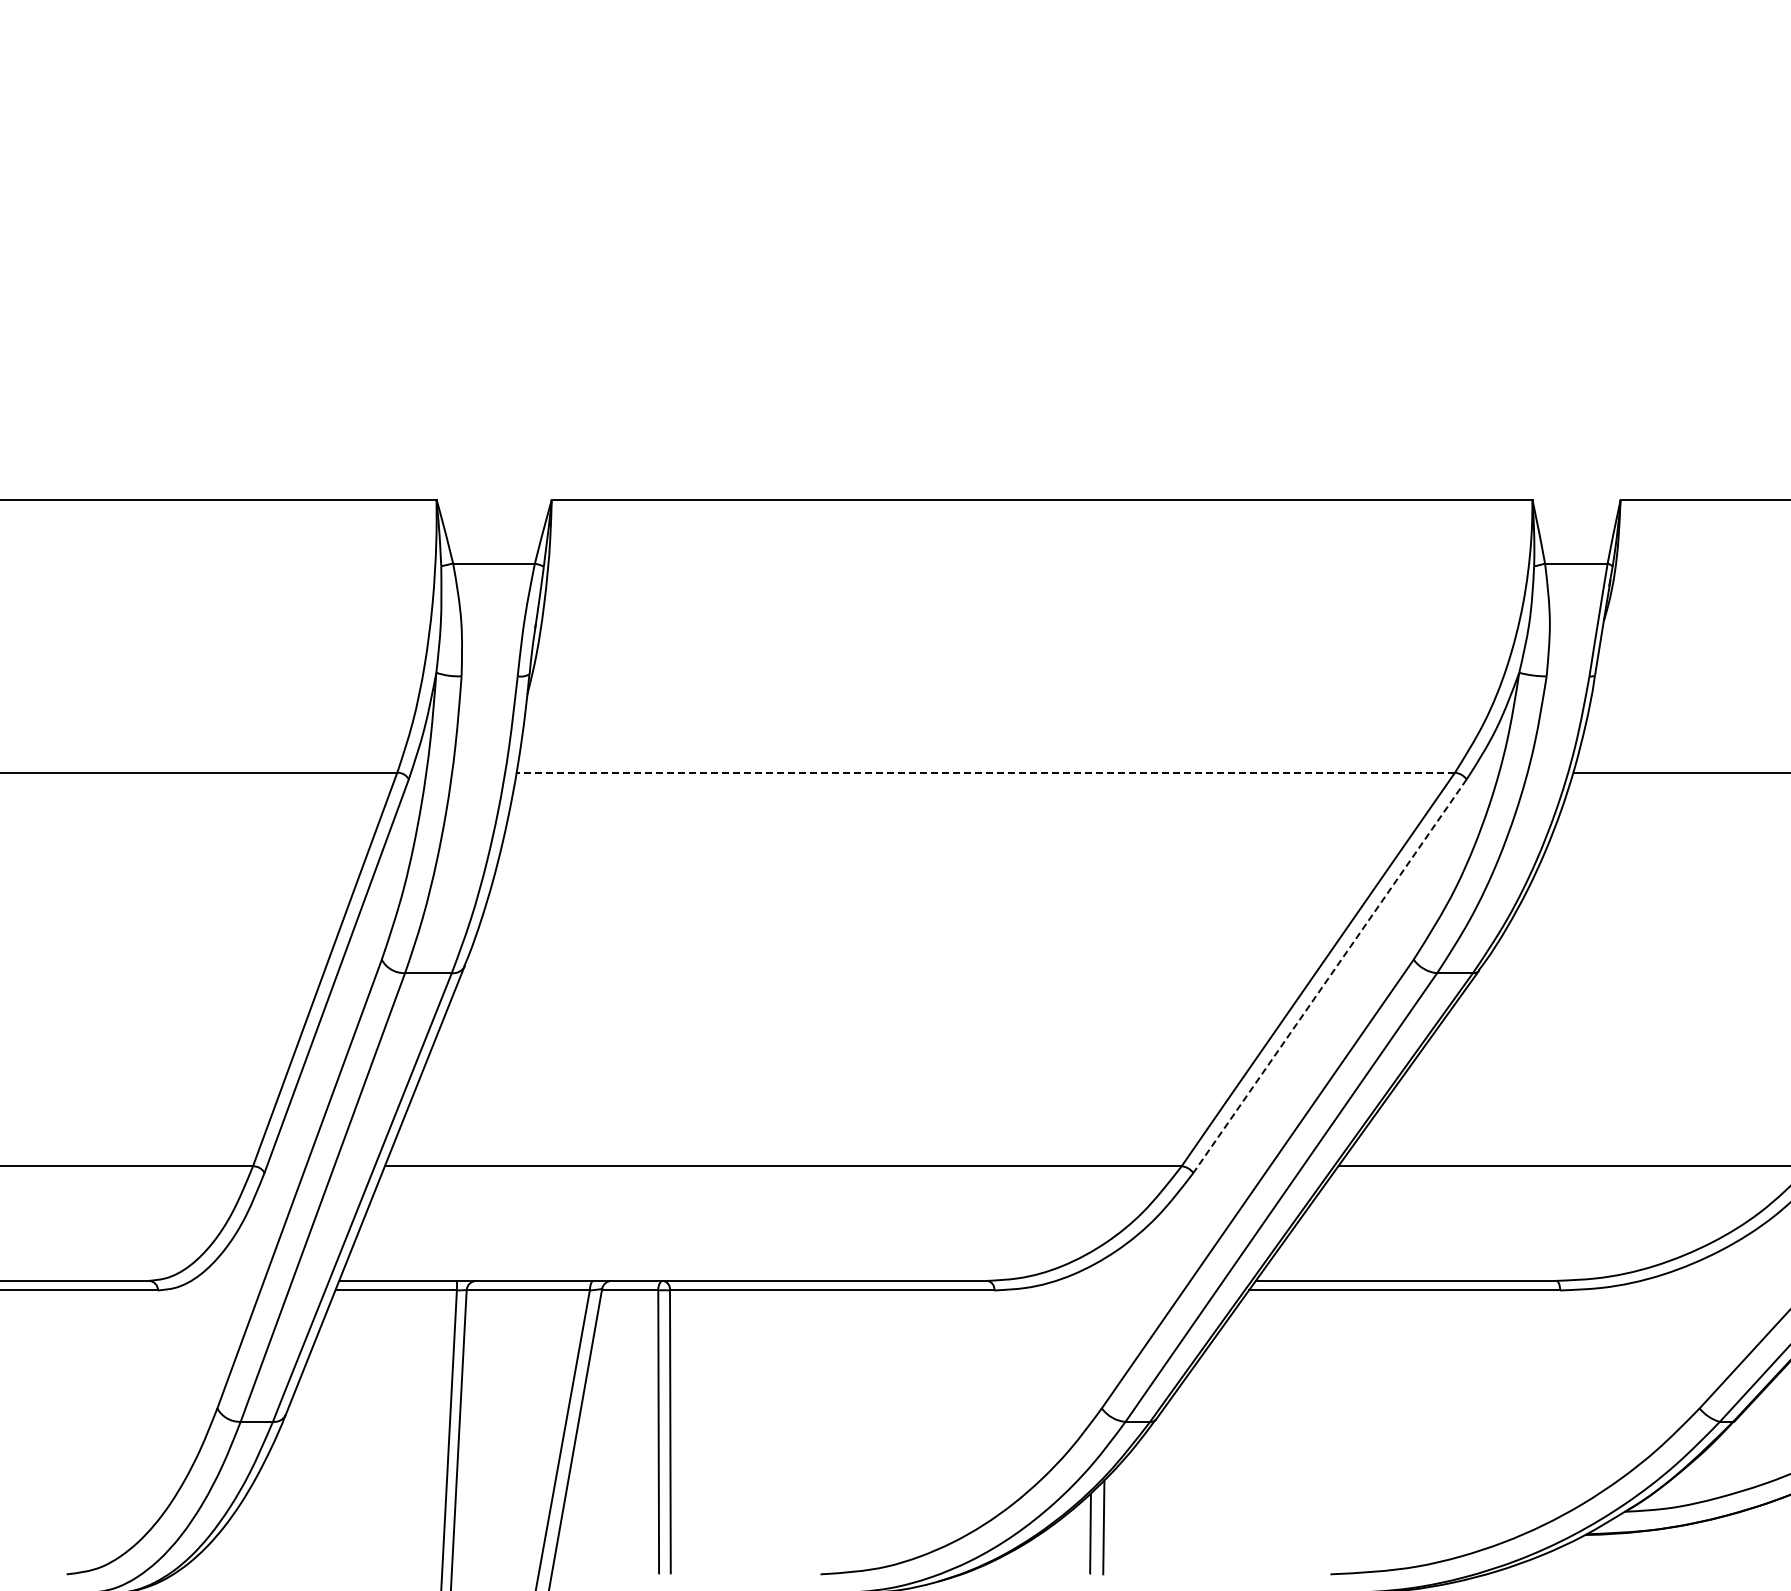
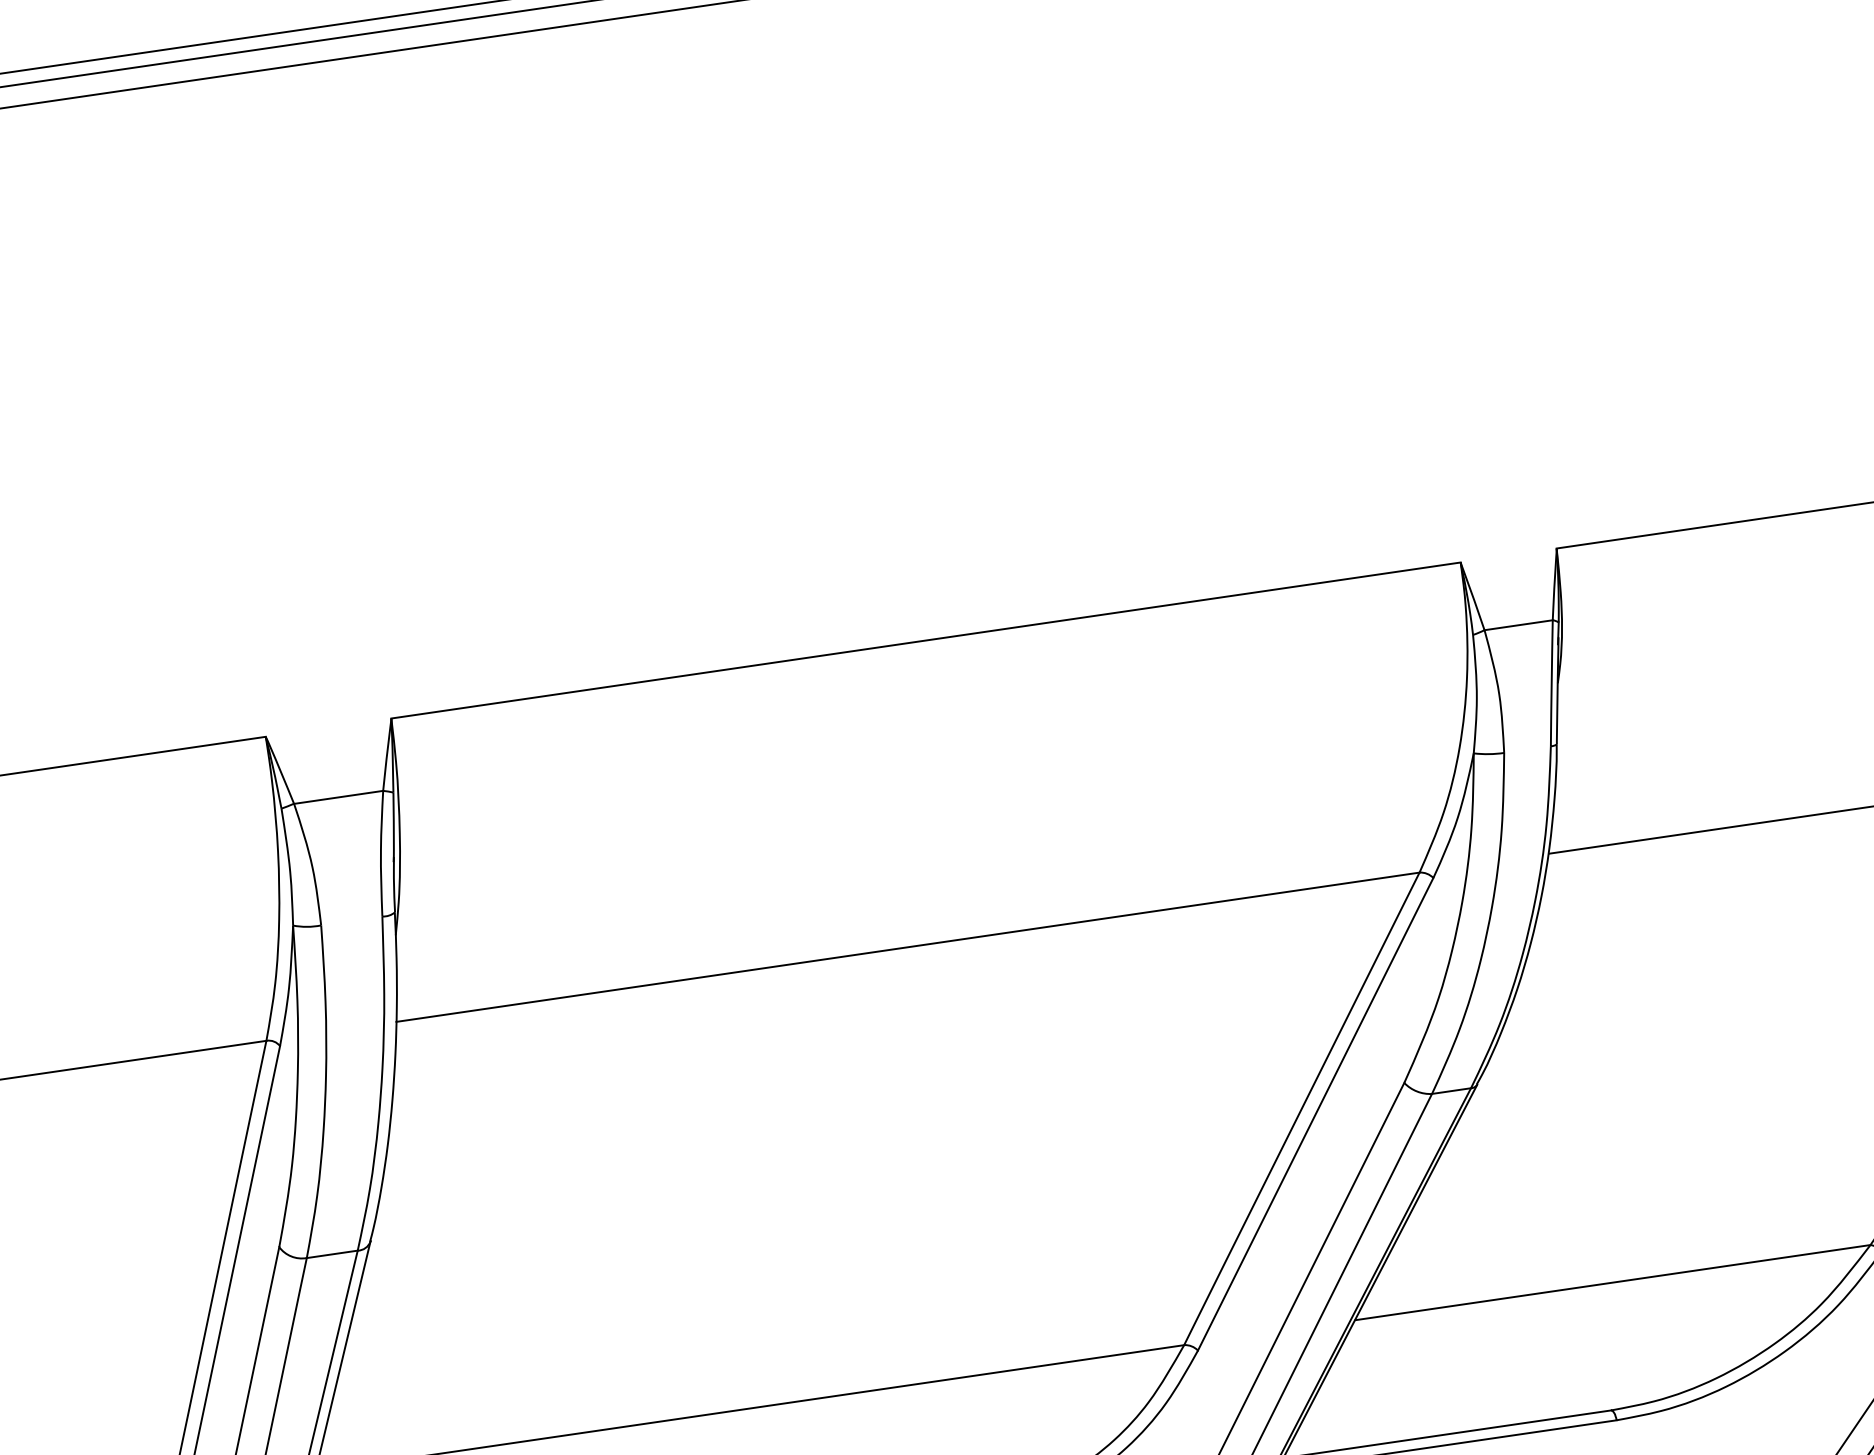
line: (985, 772) -> (907, 946), dashed -> solid
line: (1330, 976) -> (1316, 1114), dashed -> solid

